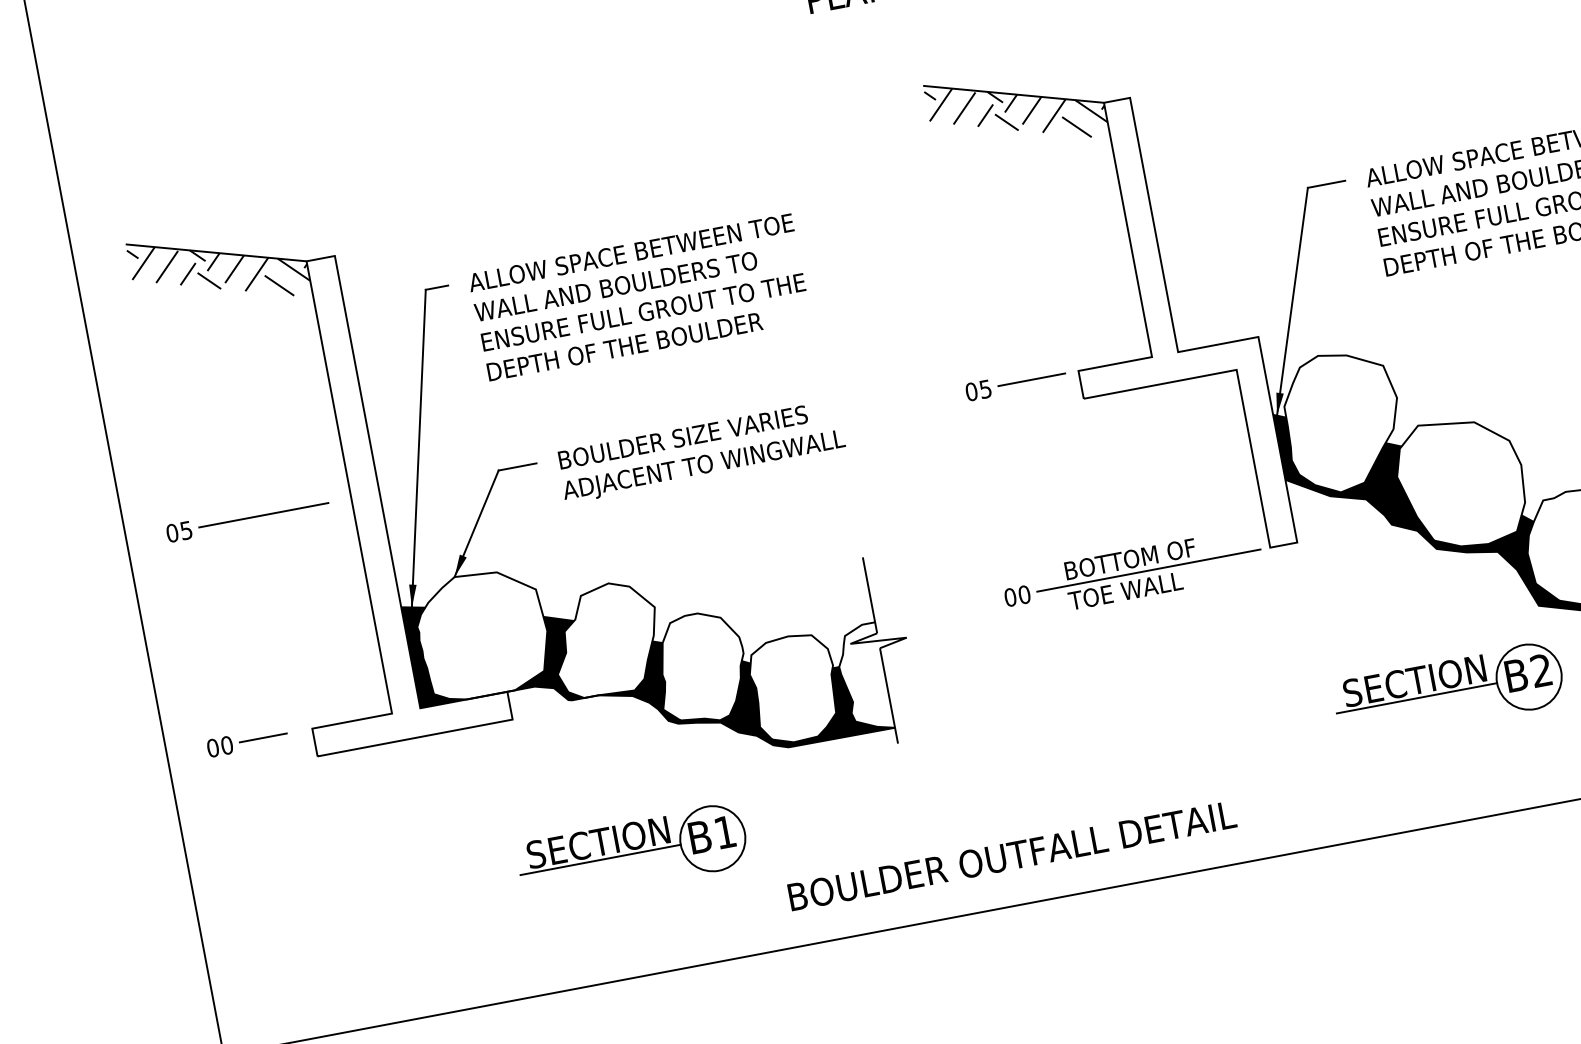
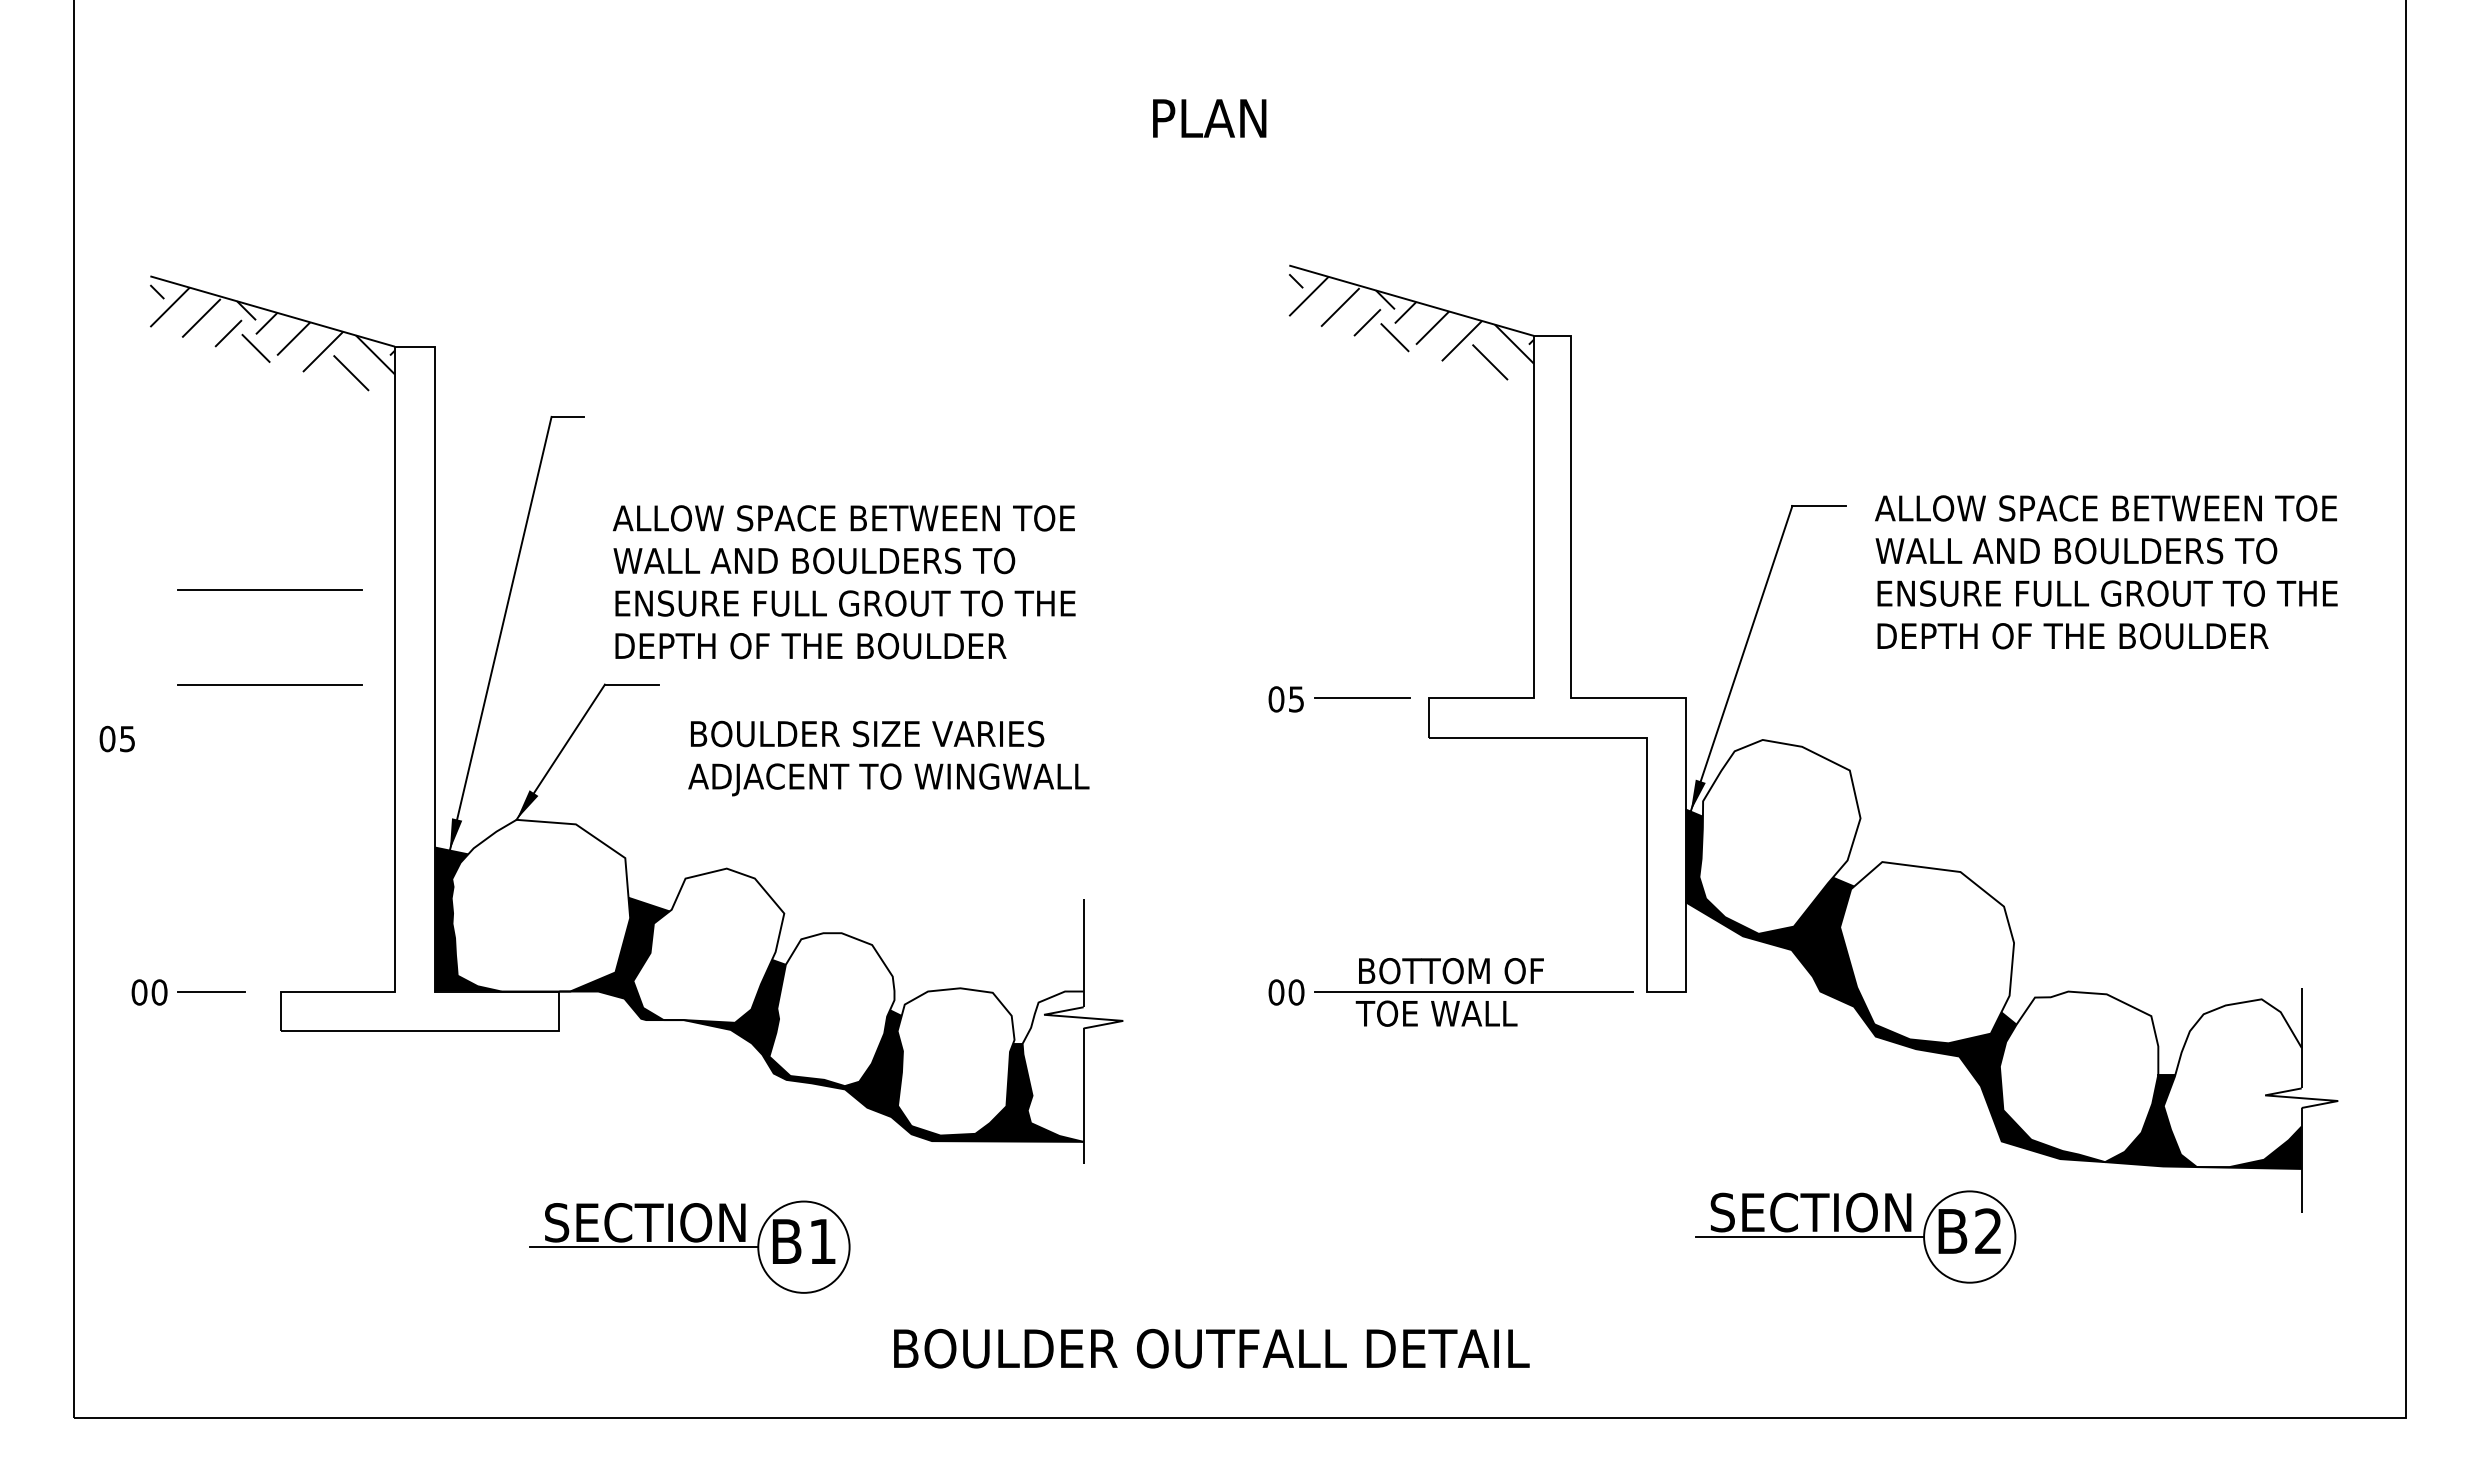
text: (640, 297) -> (844, 582), moved
line: (250, 448) -> (269, 589), added
text: (701, 451) -> (888, 758), moved
text: (178, 531) -> (116, 738), moved

